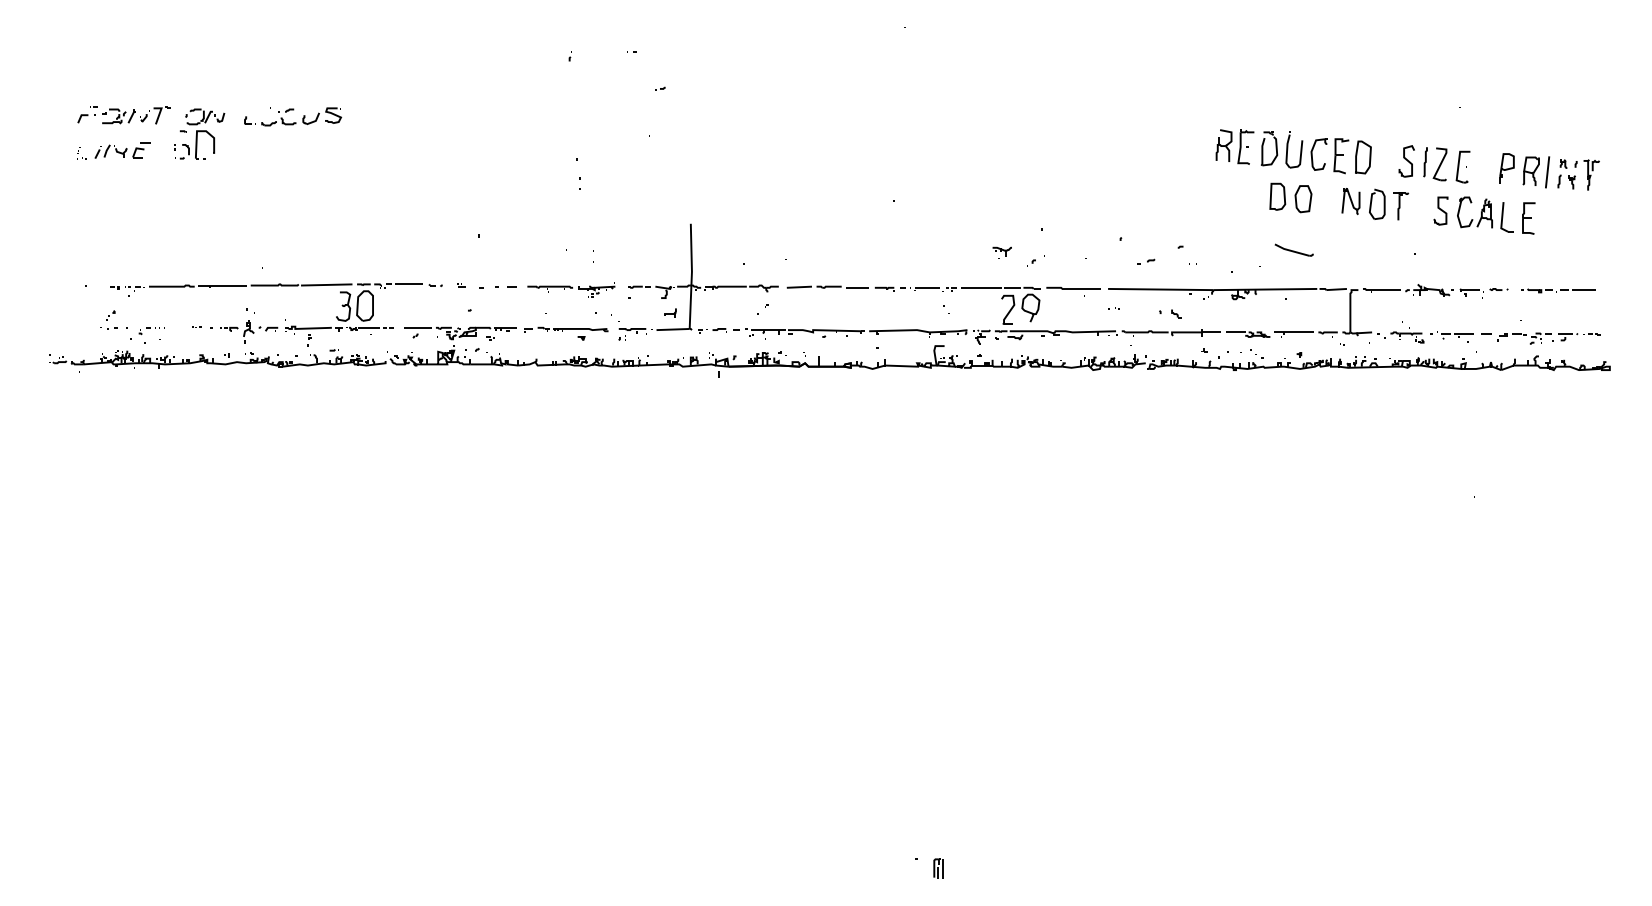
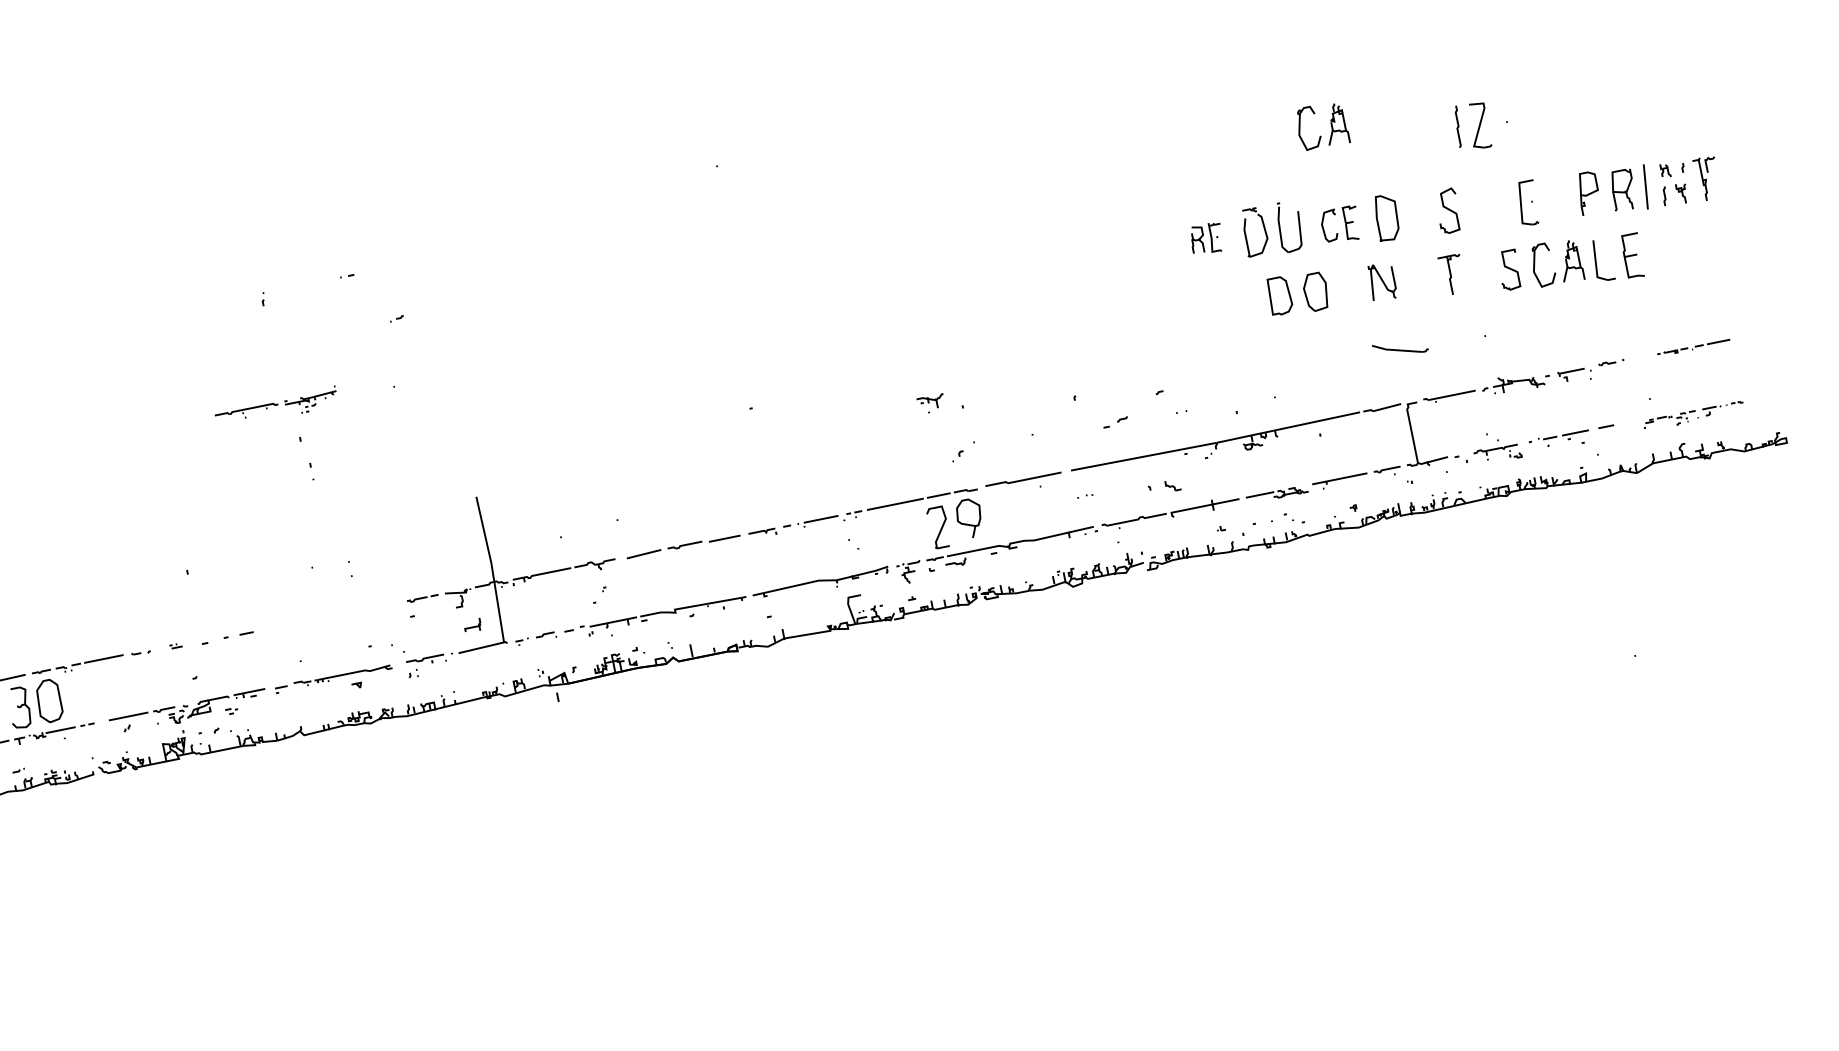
part: (1337, 84) -> (1331, 124), added
part: (1234, 146) -> (1206, 238), size x0.6
part: (1329, 156) -> (1340, 225), size x0.7
part: (1435, 164) -> (1472, 127), moved
part: (1377, 203) -> (1419, 277), removed
part: (1293, 249) -> (1399, 347), moved
part: (1001, 252) -> (930, 403), moved
part: (571, 289) -> (276, 407), moved
part: (1558, 290) -> (1693, 347), size x0.7
part: (1548, 338) -> (1693, 416), size x0.7

